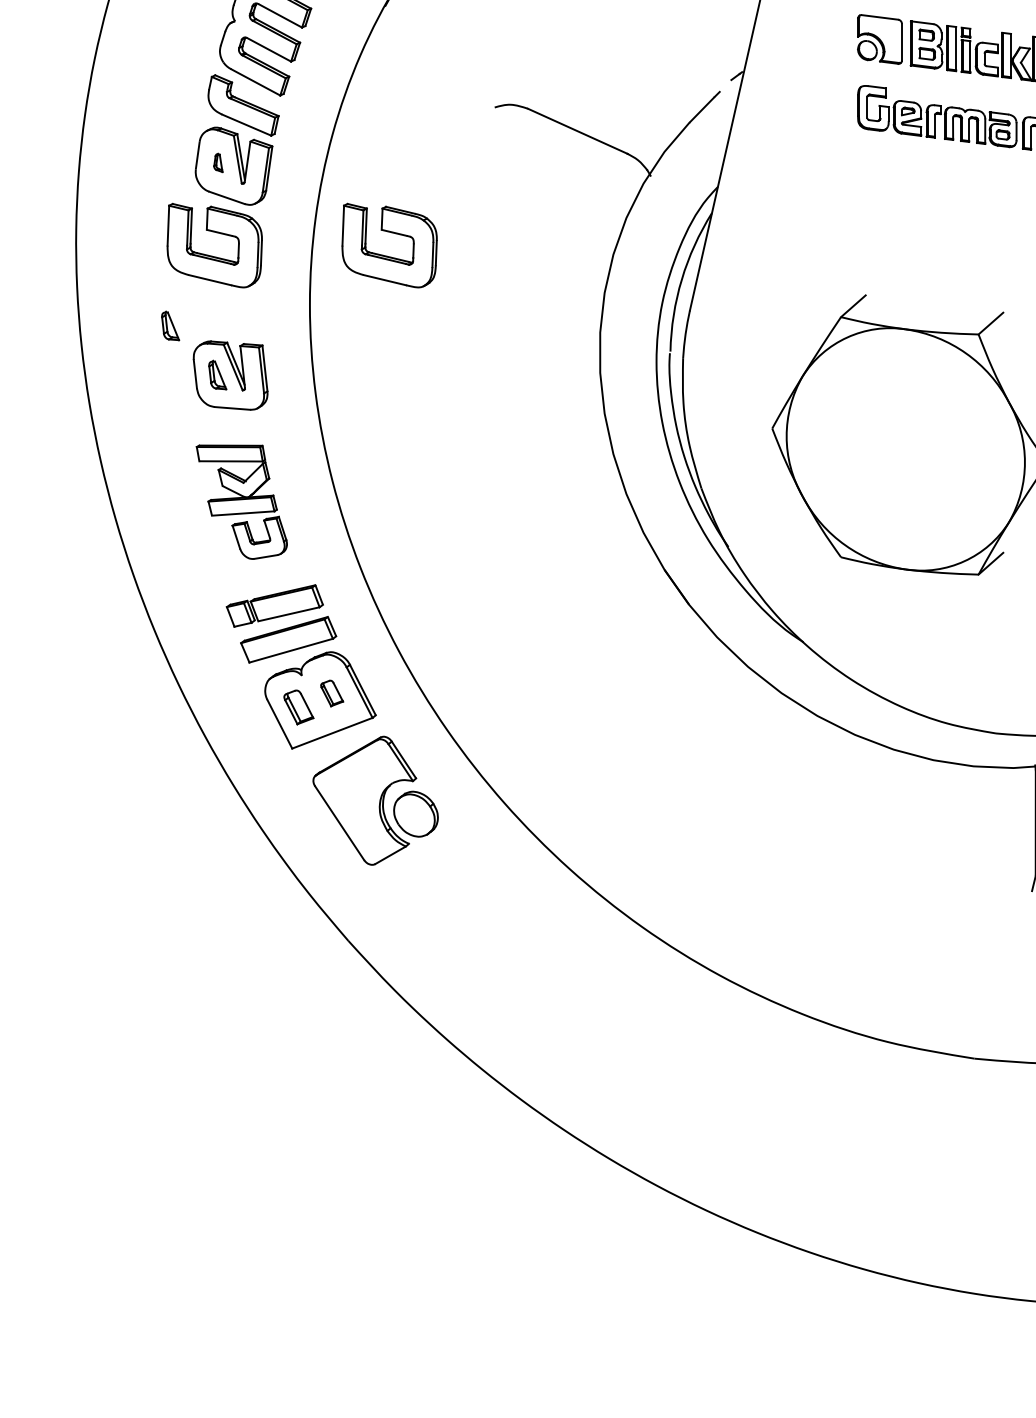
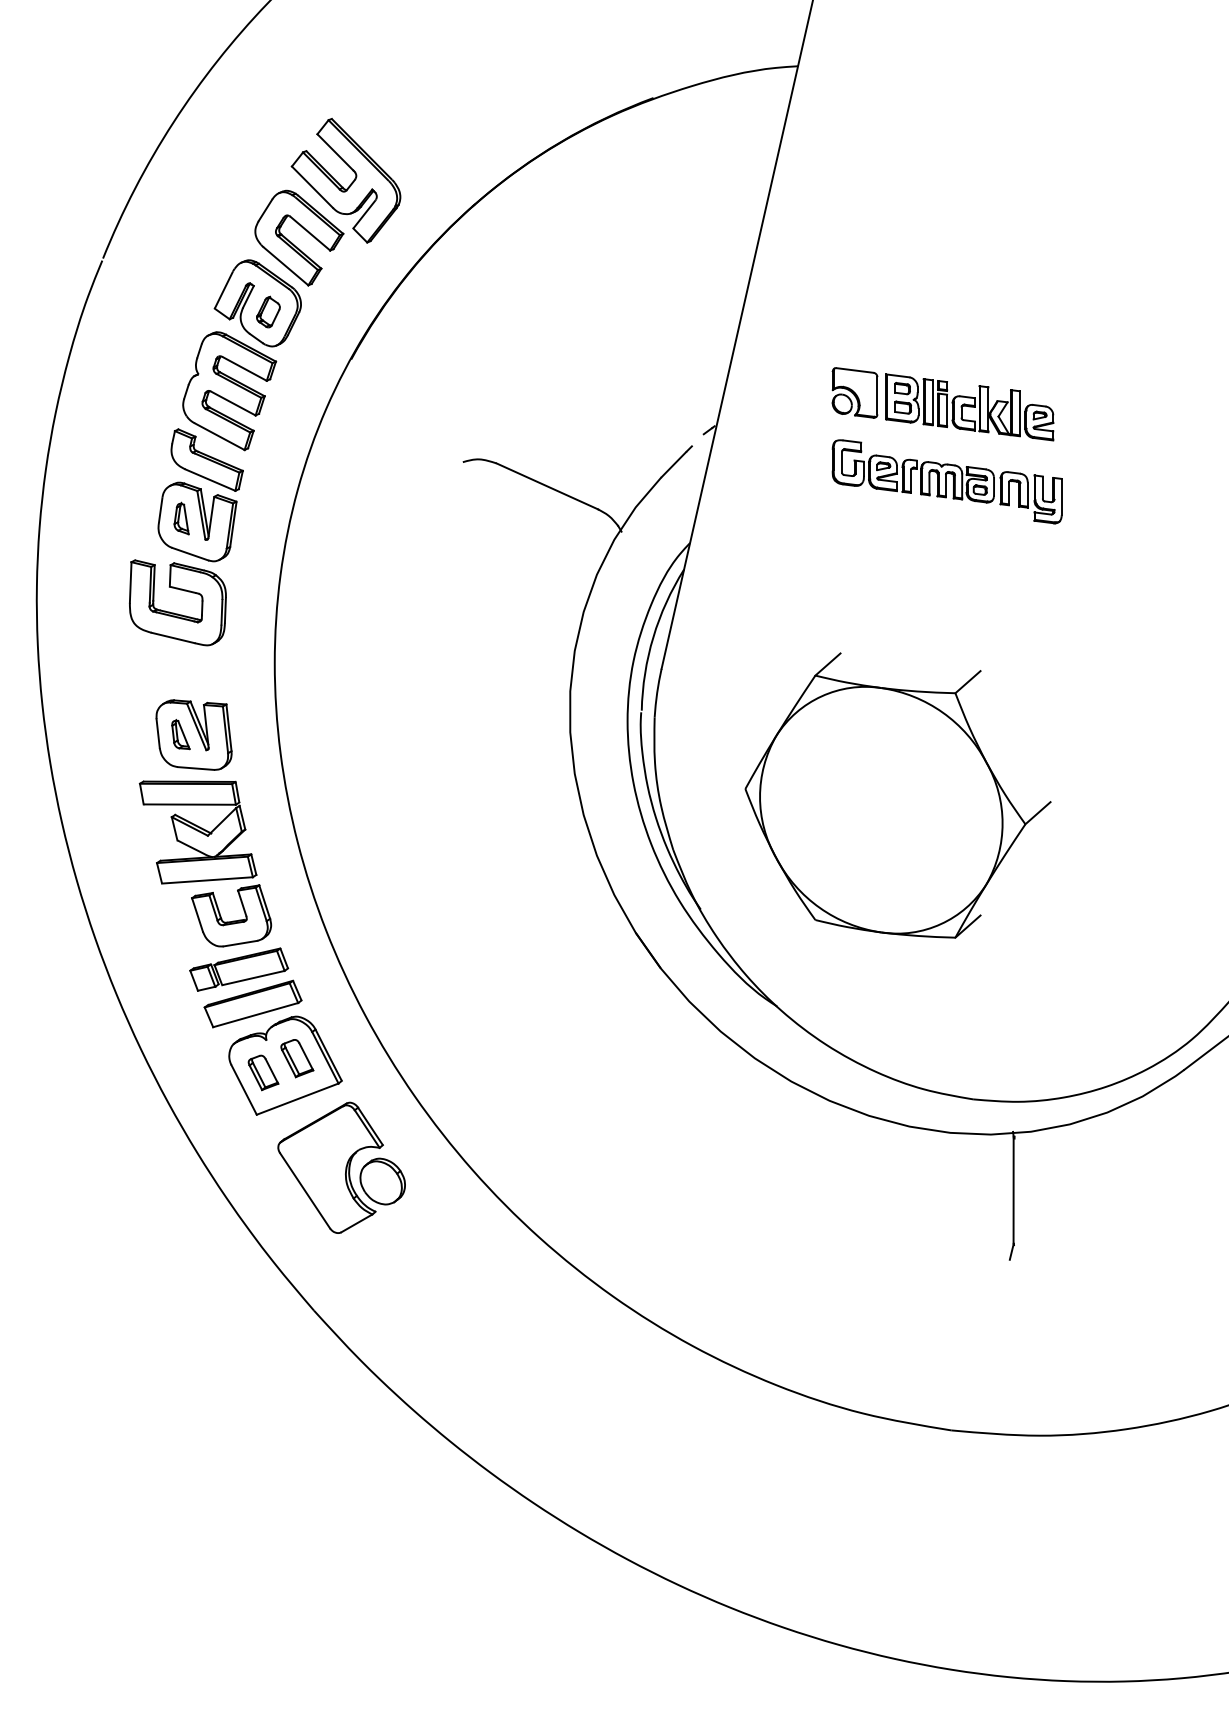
part: (218, 162) -> (181, 518), size x1.67
part: (385, 255) -> (351, 612), removed
part: (170, 325) -> (132, 684), removed
part: (241, 501) -> (205, 863), size x1.43
part: (332, 693) -> (297, 1058), size x1.43

